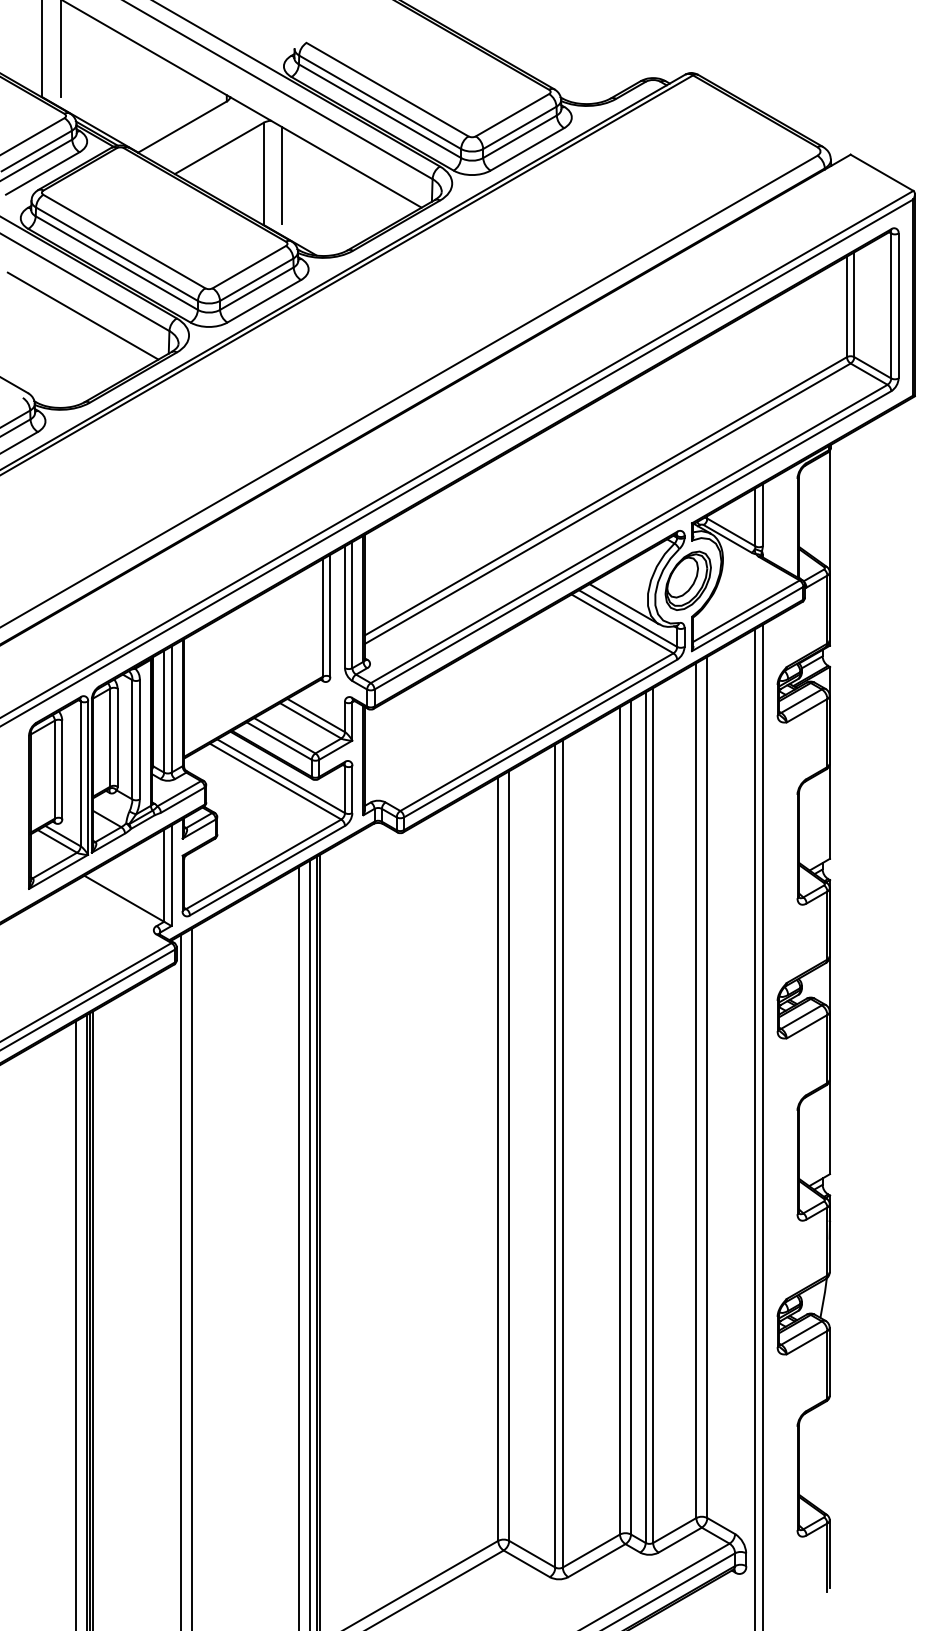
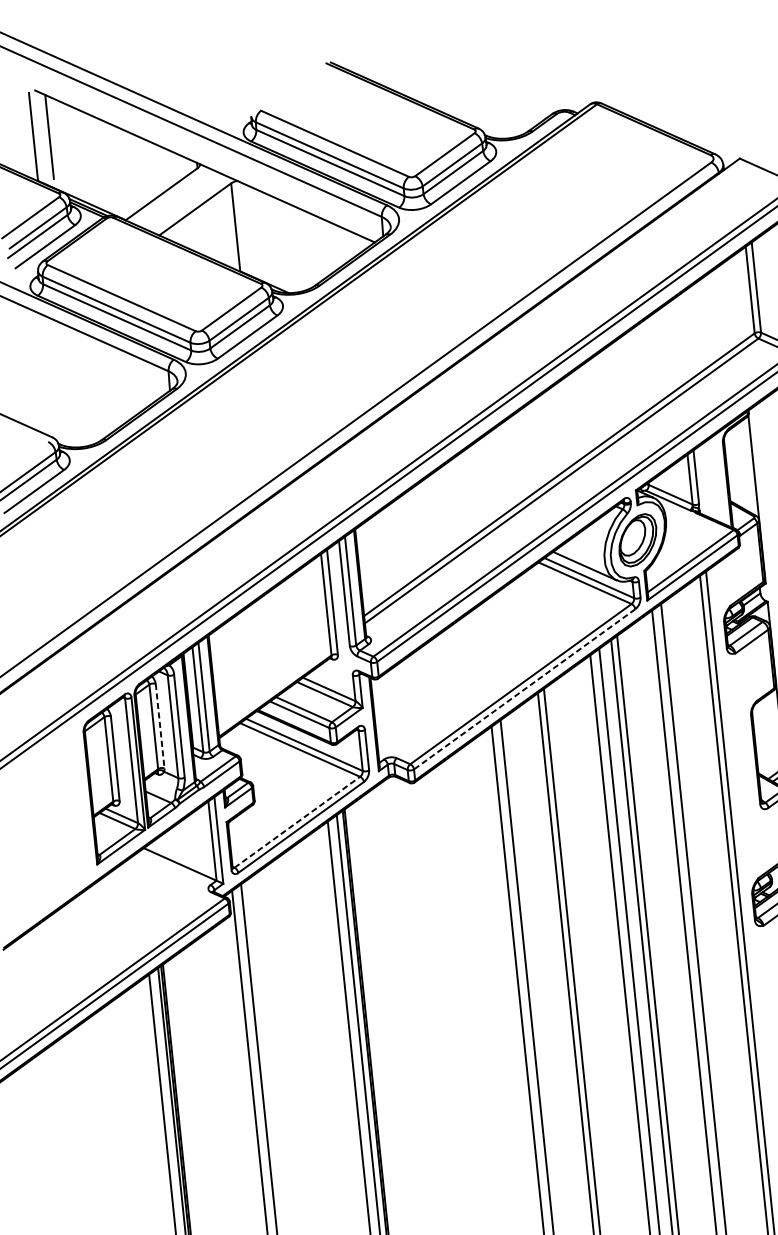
line: (282, 175) -> (252, 227), removed
line: (82, 315) -> (92, 365), removed
line: (117, 738) -> (160, 726), solid -> dashed
line: (540, 738) -> (524, 689), solid -> dashed
line: (264, 864) -> (297, 822), solid -> dashed

